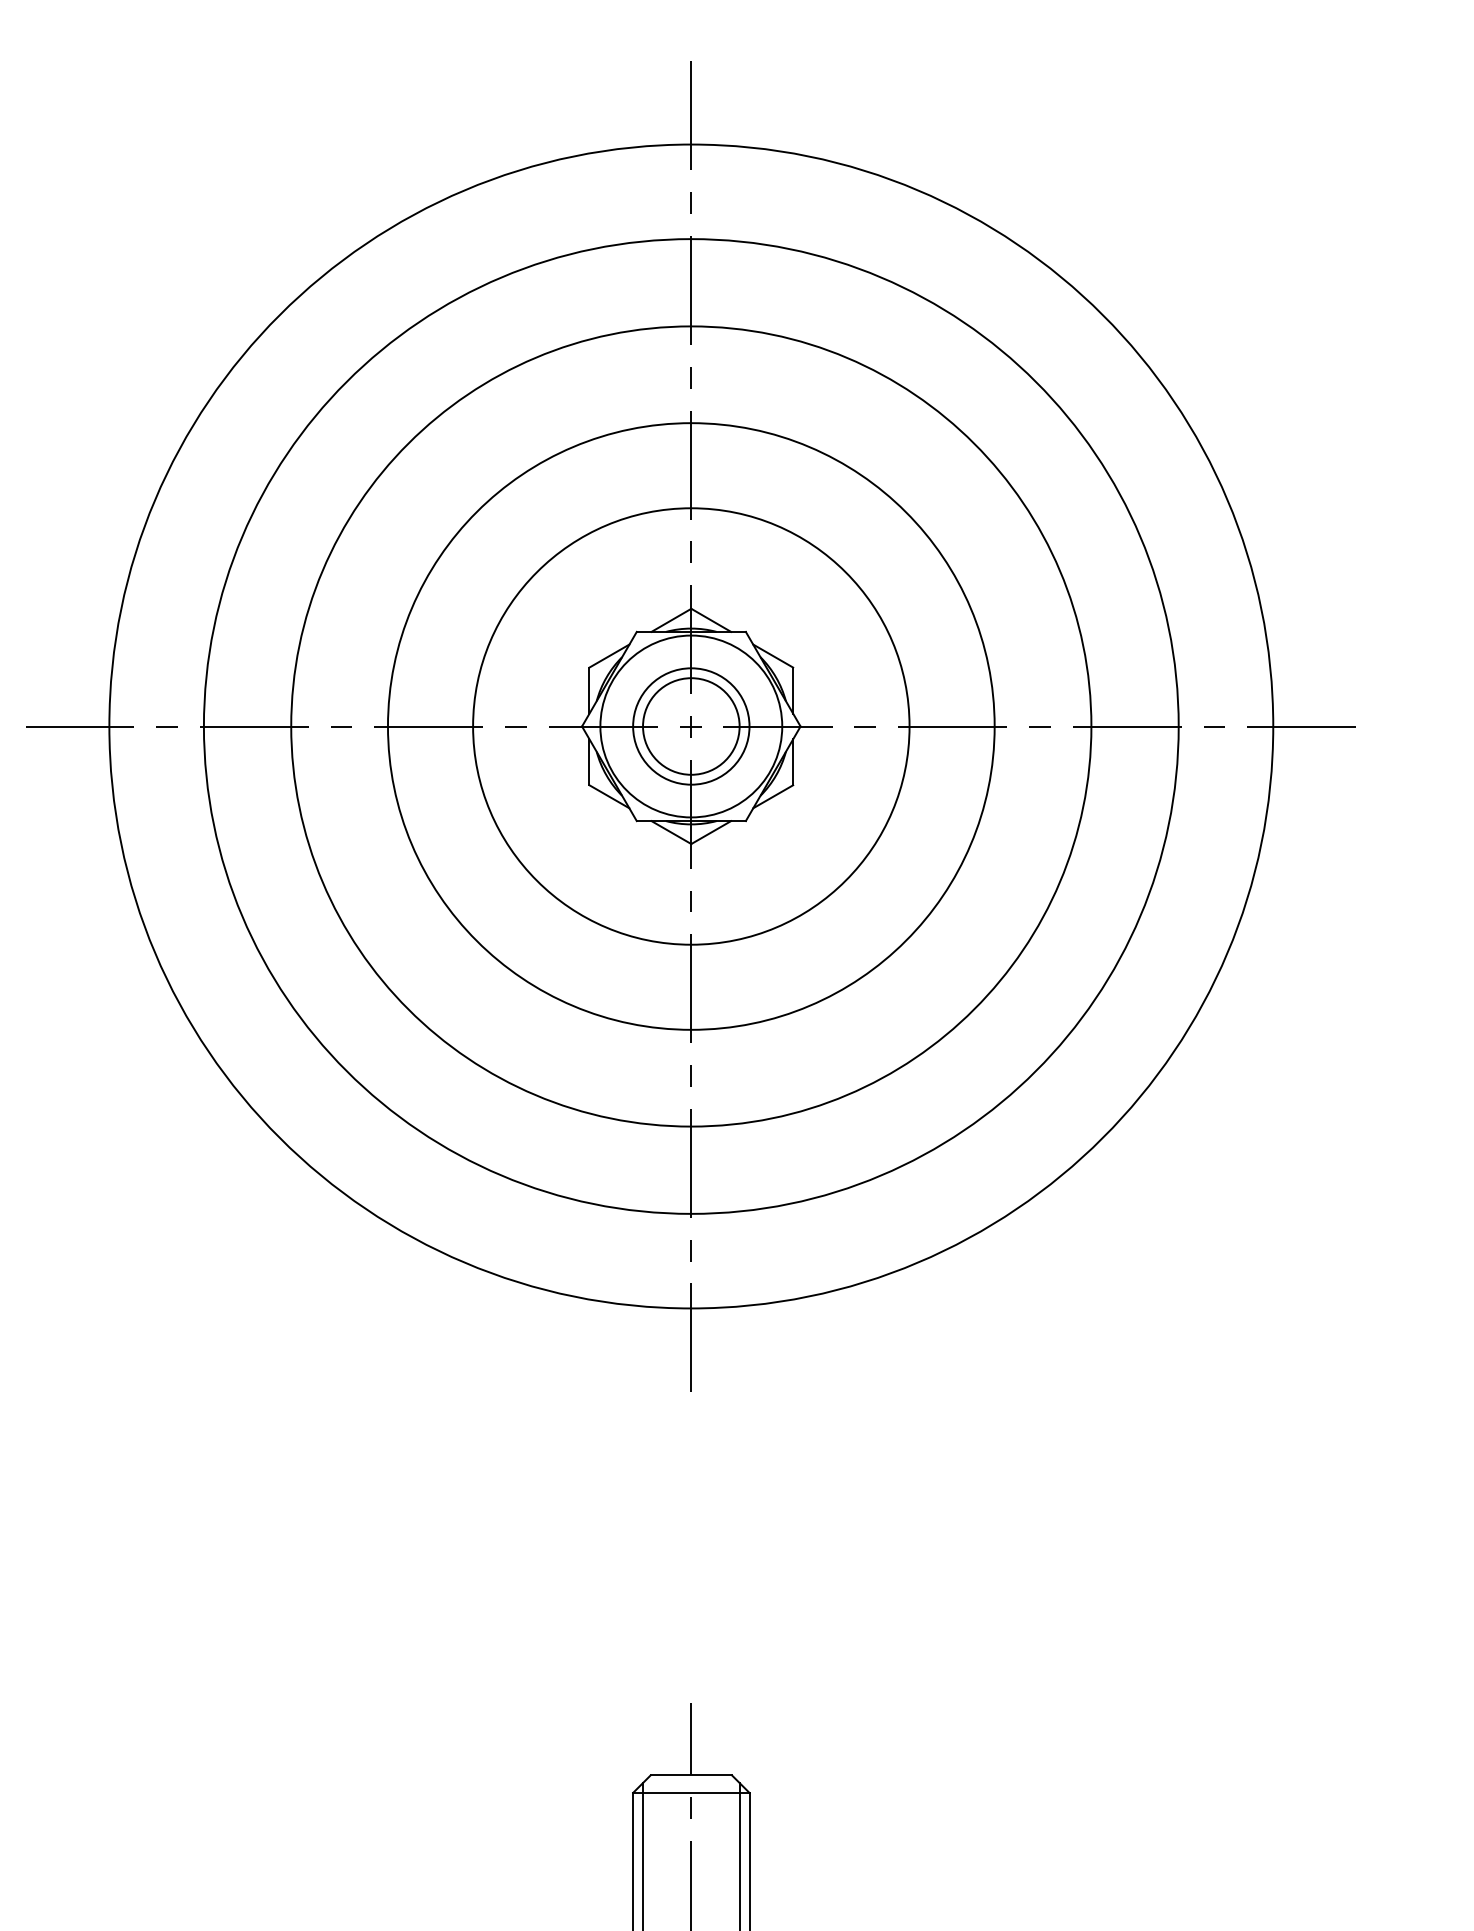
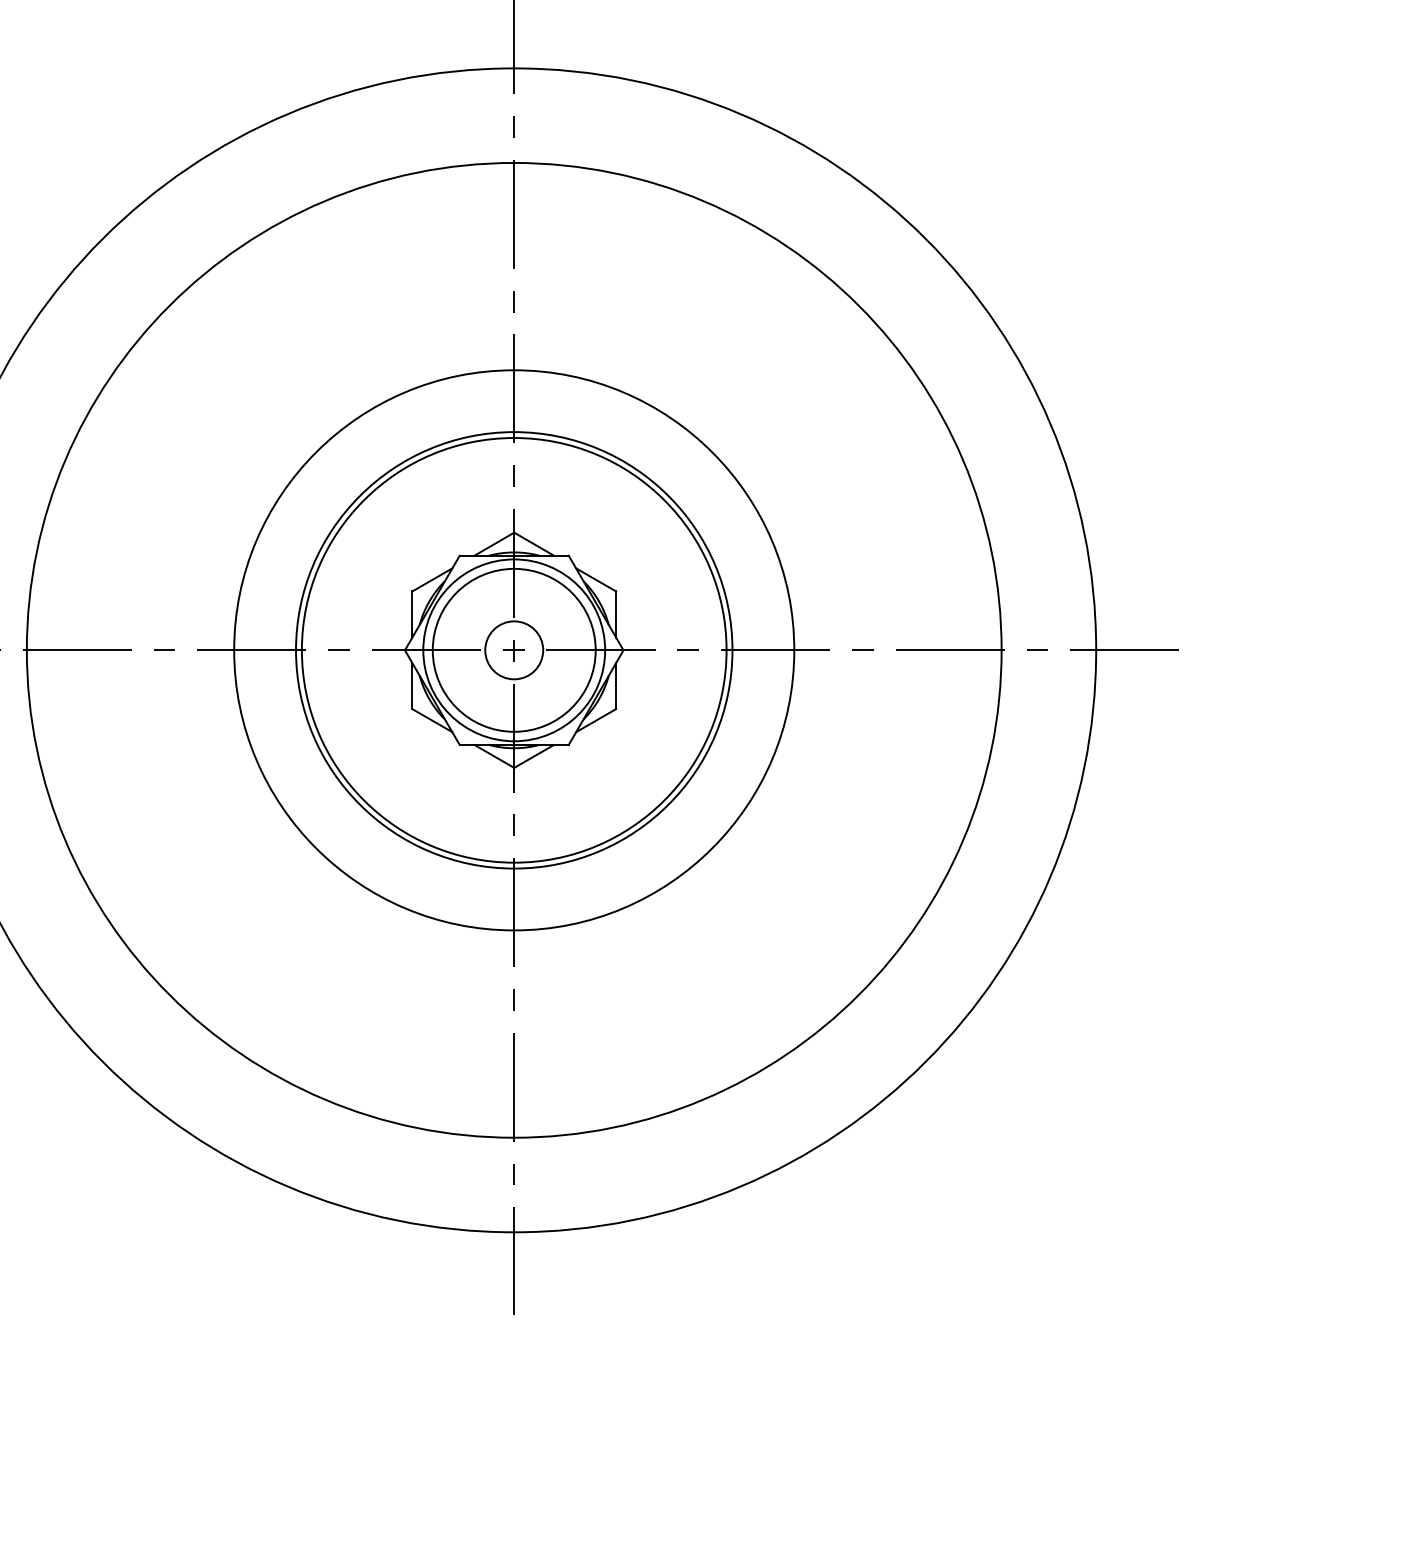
circle: (690, 726) -> (513, 650), size x0.7
circle: (691, 726) -> (514, 650), size x0.6
circle: (691, 726) -> (514, 650), size x0.7
circle: (691, 726) -> (514, 650), size x1.4

